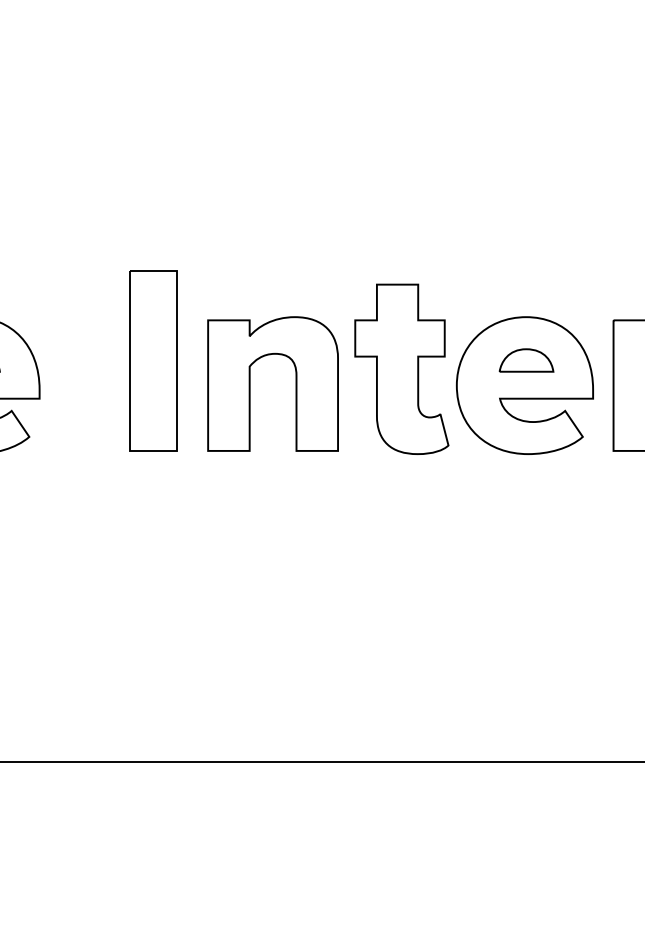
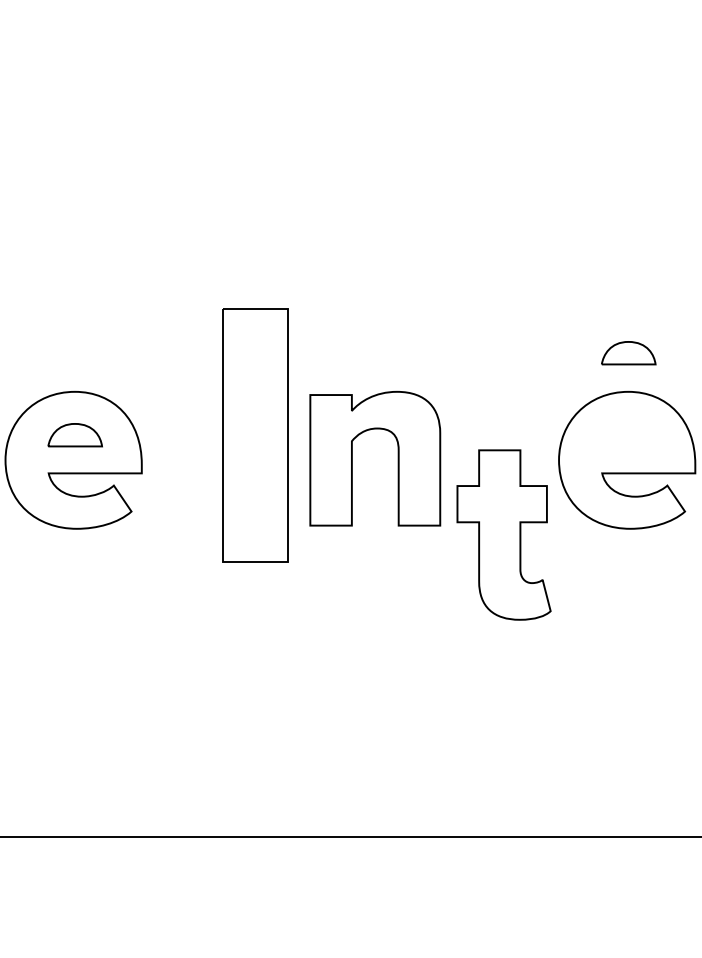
part: (153, 360) -> (255, 435), size x1.4
part: (526, 360) -> (628, 353), moved
part: (401, 368) -> (503, 534), moved

